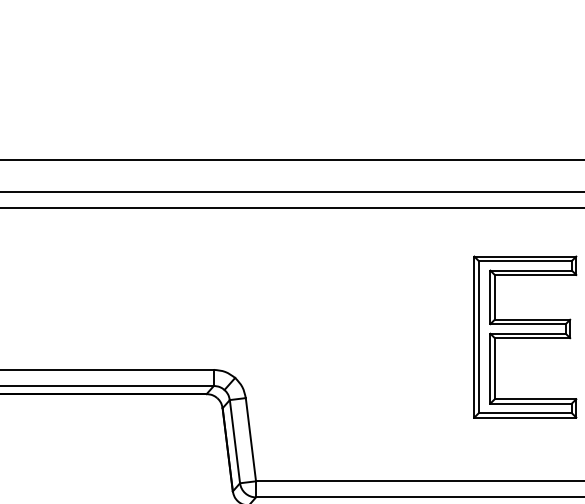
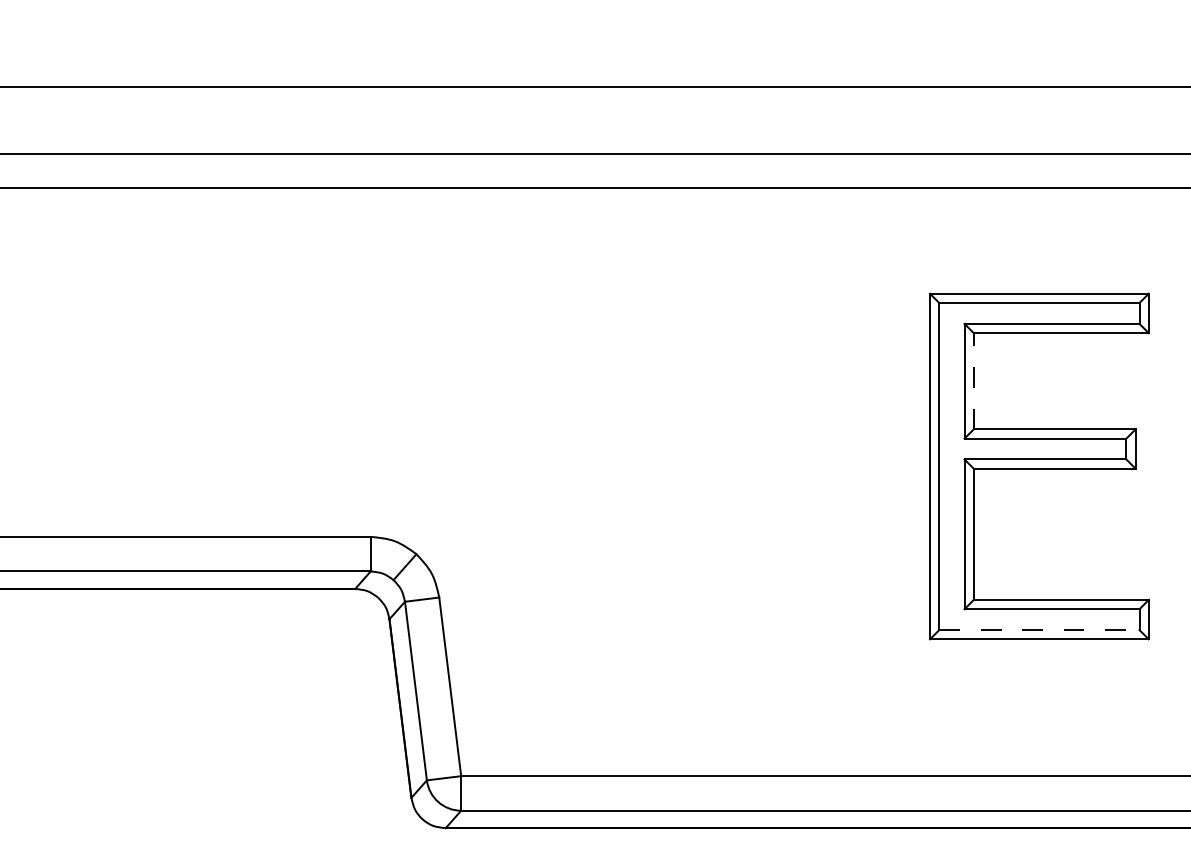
line: (494, 296) -> (973, 379), solid -> dashed
line: (525, 413) -> (1039, 630), solid -> dashed

